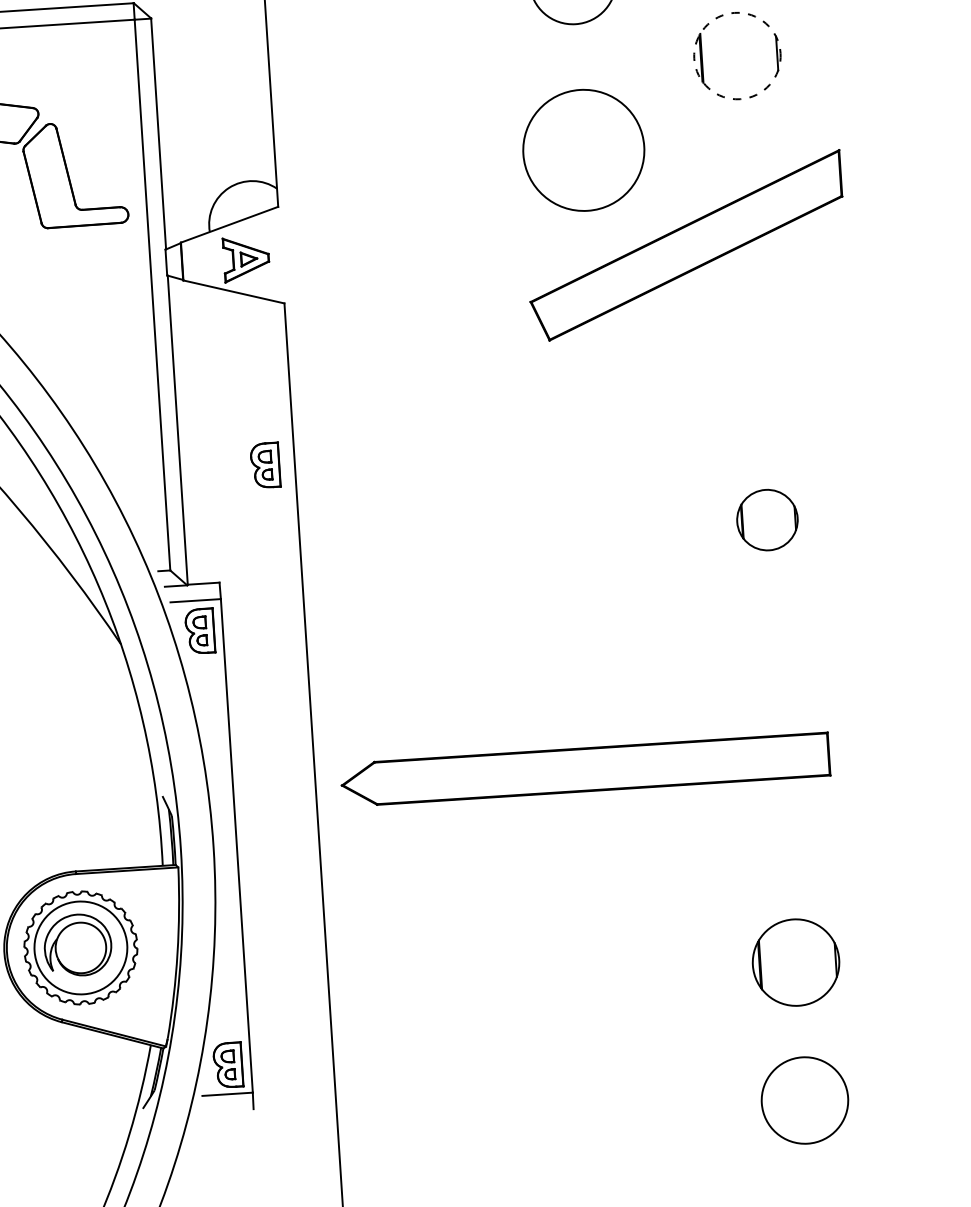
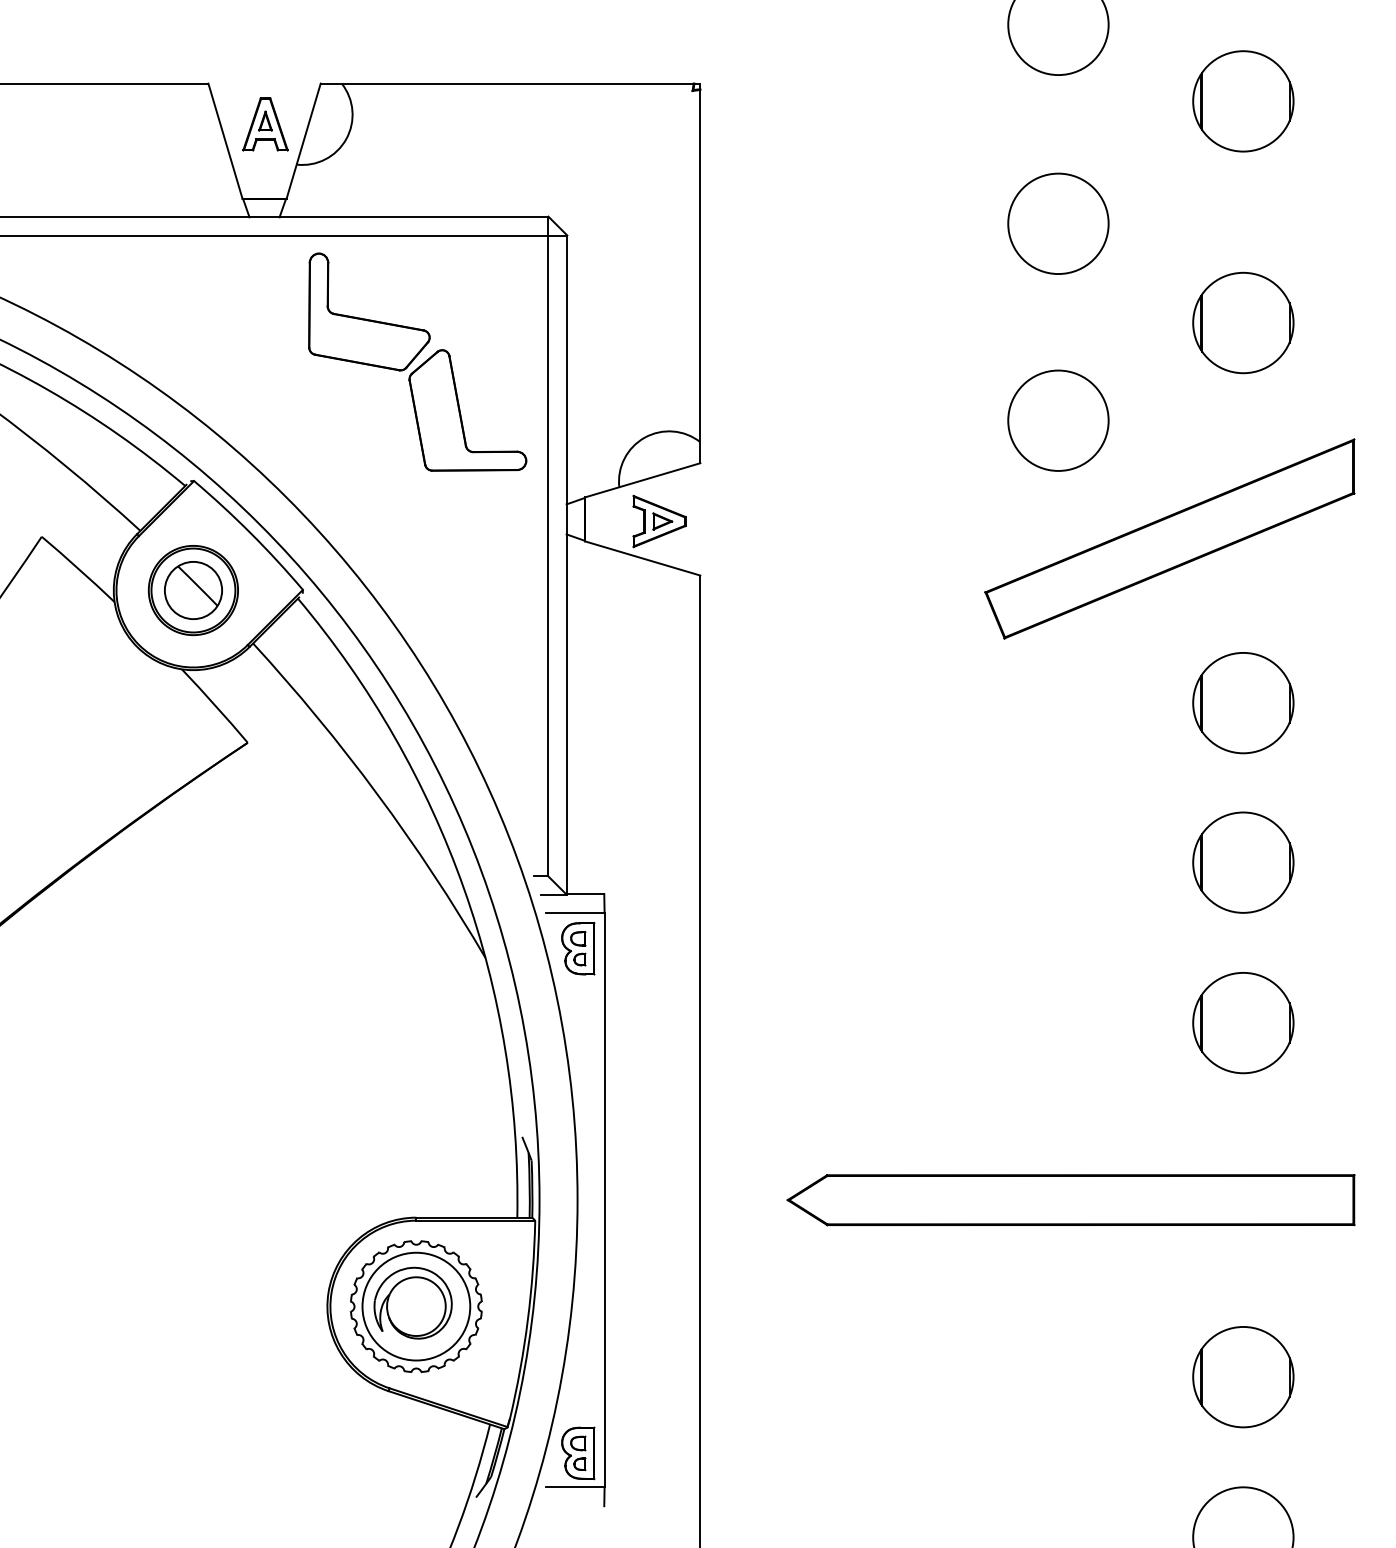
circle: (737, 55) -> (1243, 322), dashed -> solid
circle: (583, 150) -> (1058, 420), size x0.71
part: (758, 383) -> (1243, 703), added
part: (265, 465) -> (666, 761), removed
part: (767, 520) -> (1243, 862), size x1.43
part: (776, 658) -> (1243, 1023), added
part: (585, 770) -> (1070, 1200), moved

